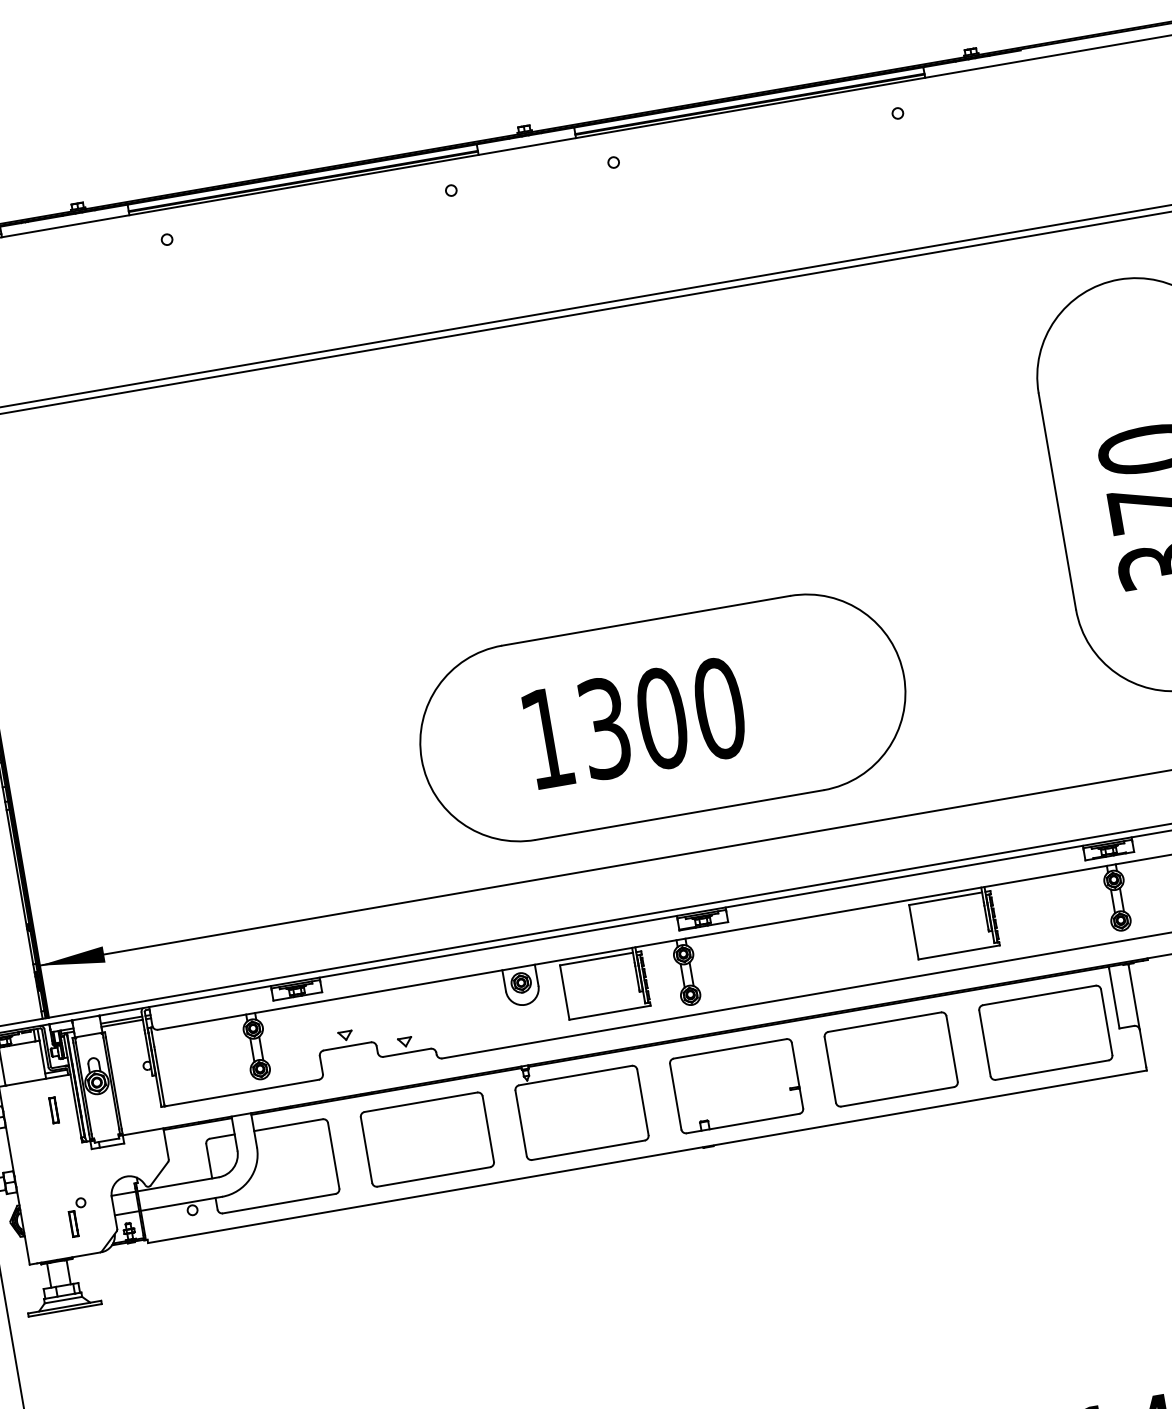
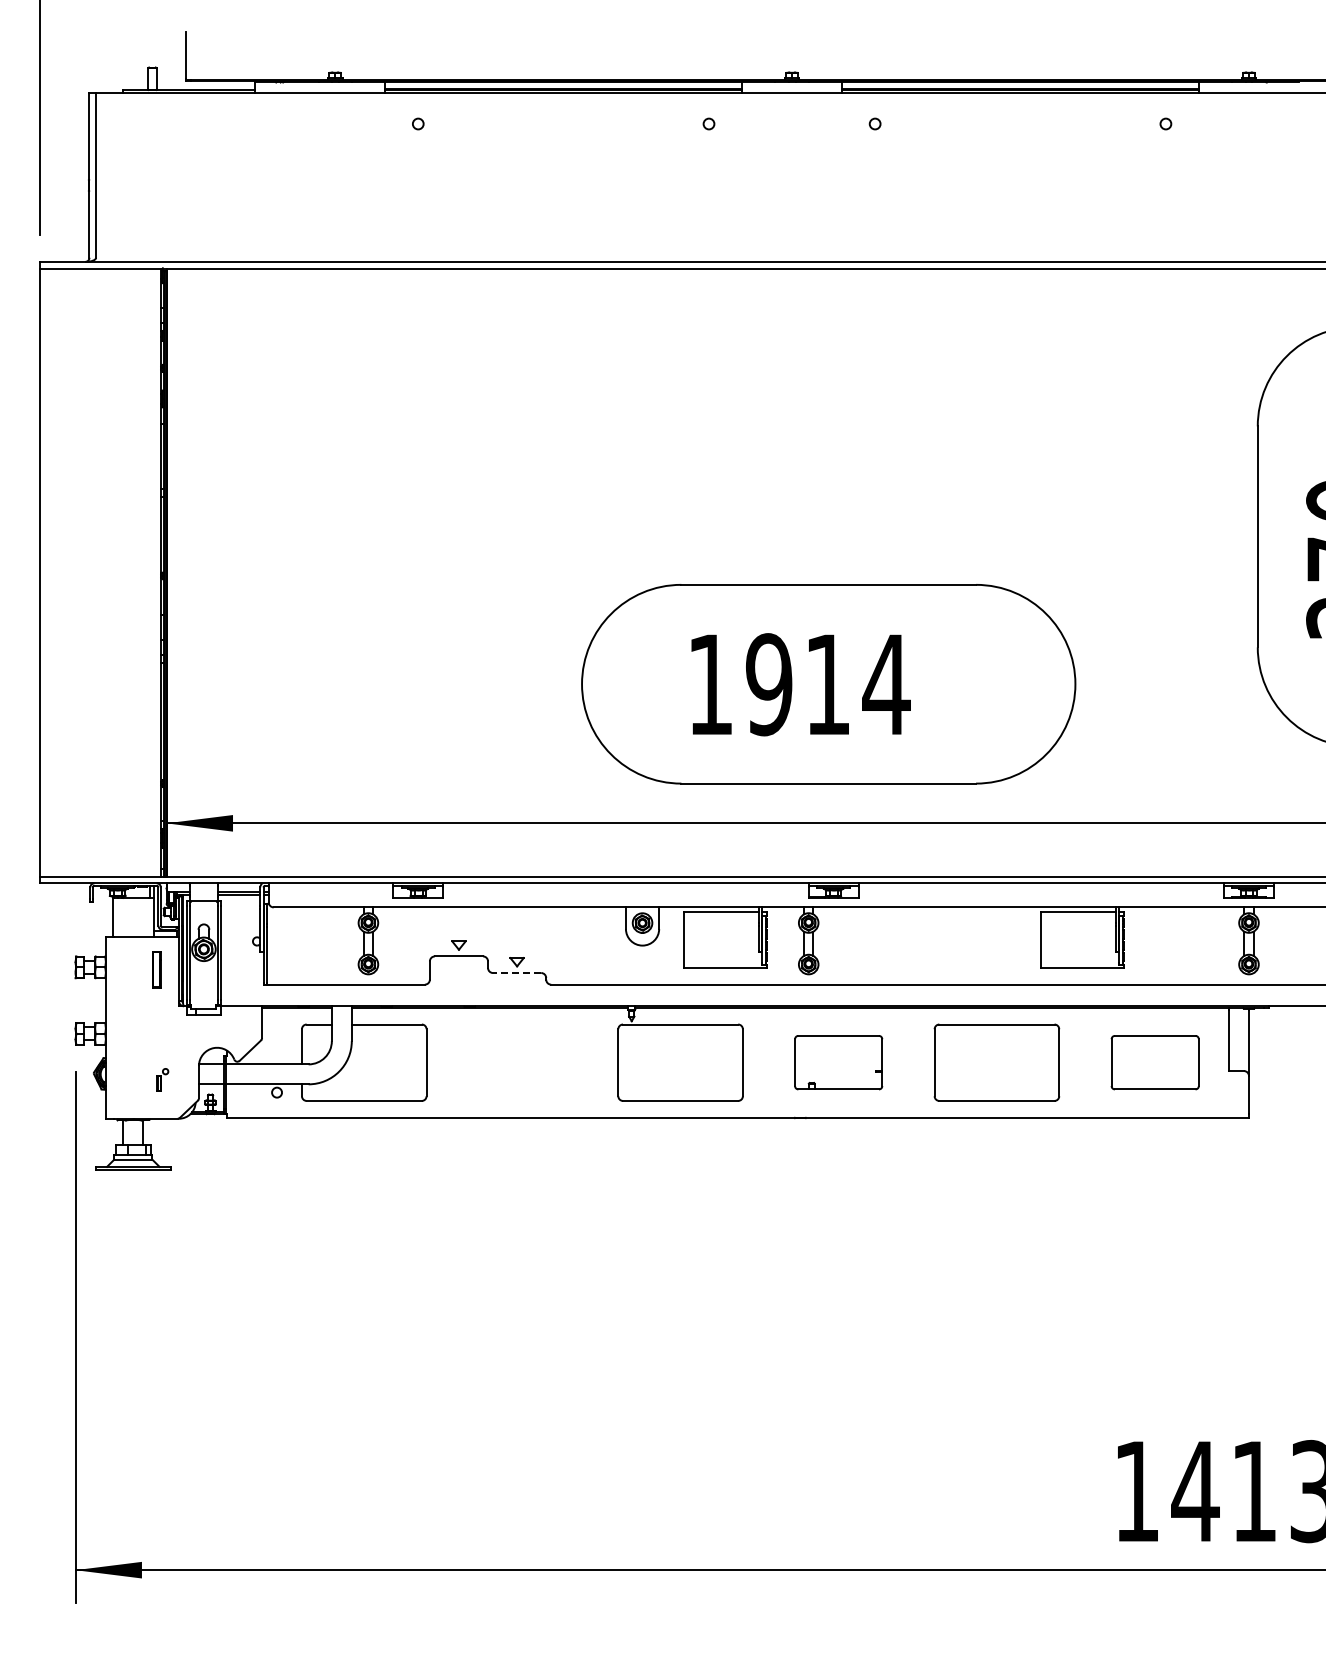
text: (662, 718) -> (828, 684), 1300 -> 1914
part: (1046, 1032) -> (1155, 1062), size x0.7
line: (406, 1053) -> (516, 973), solid -> dashed
part: (736, 1086) -> (838, 1062), size x0.7
part: (54, 1110) -> (156, 969), size x1.4
part: (427, 1139) -> (522, 1062), removed
part: (78, 1216) -> (162, 1079), size x0.6

